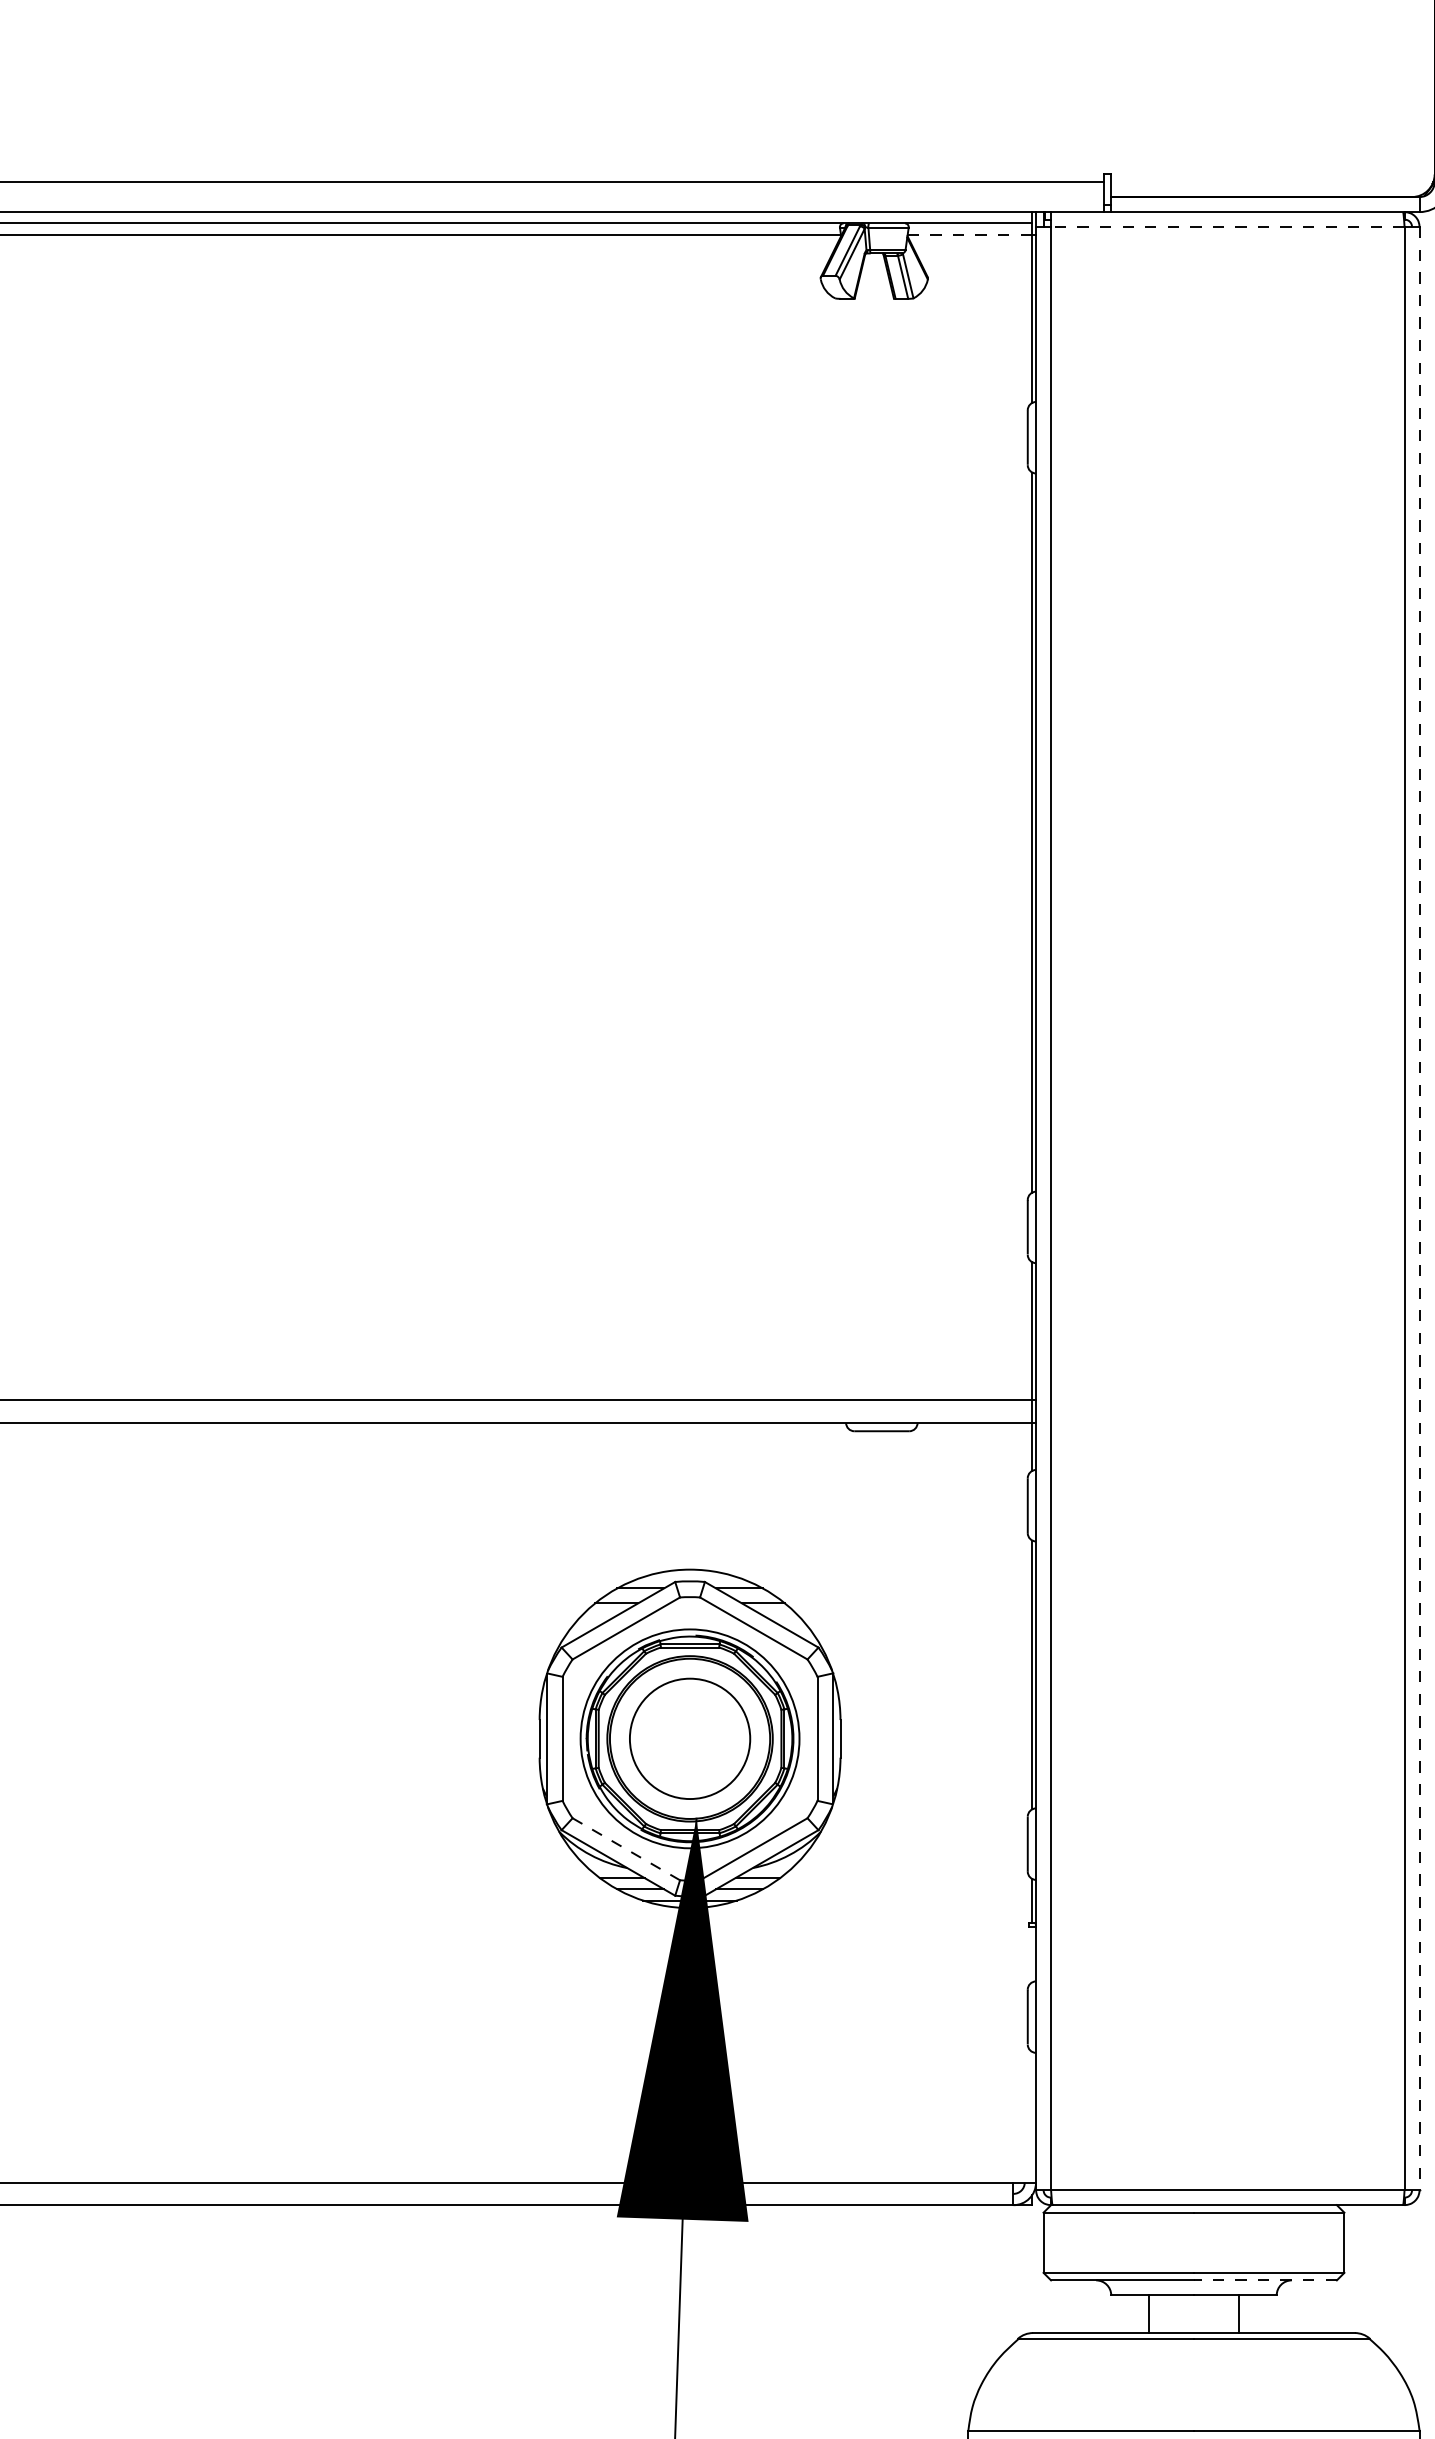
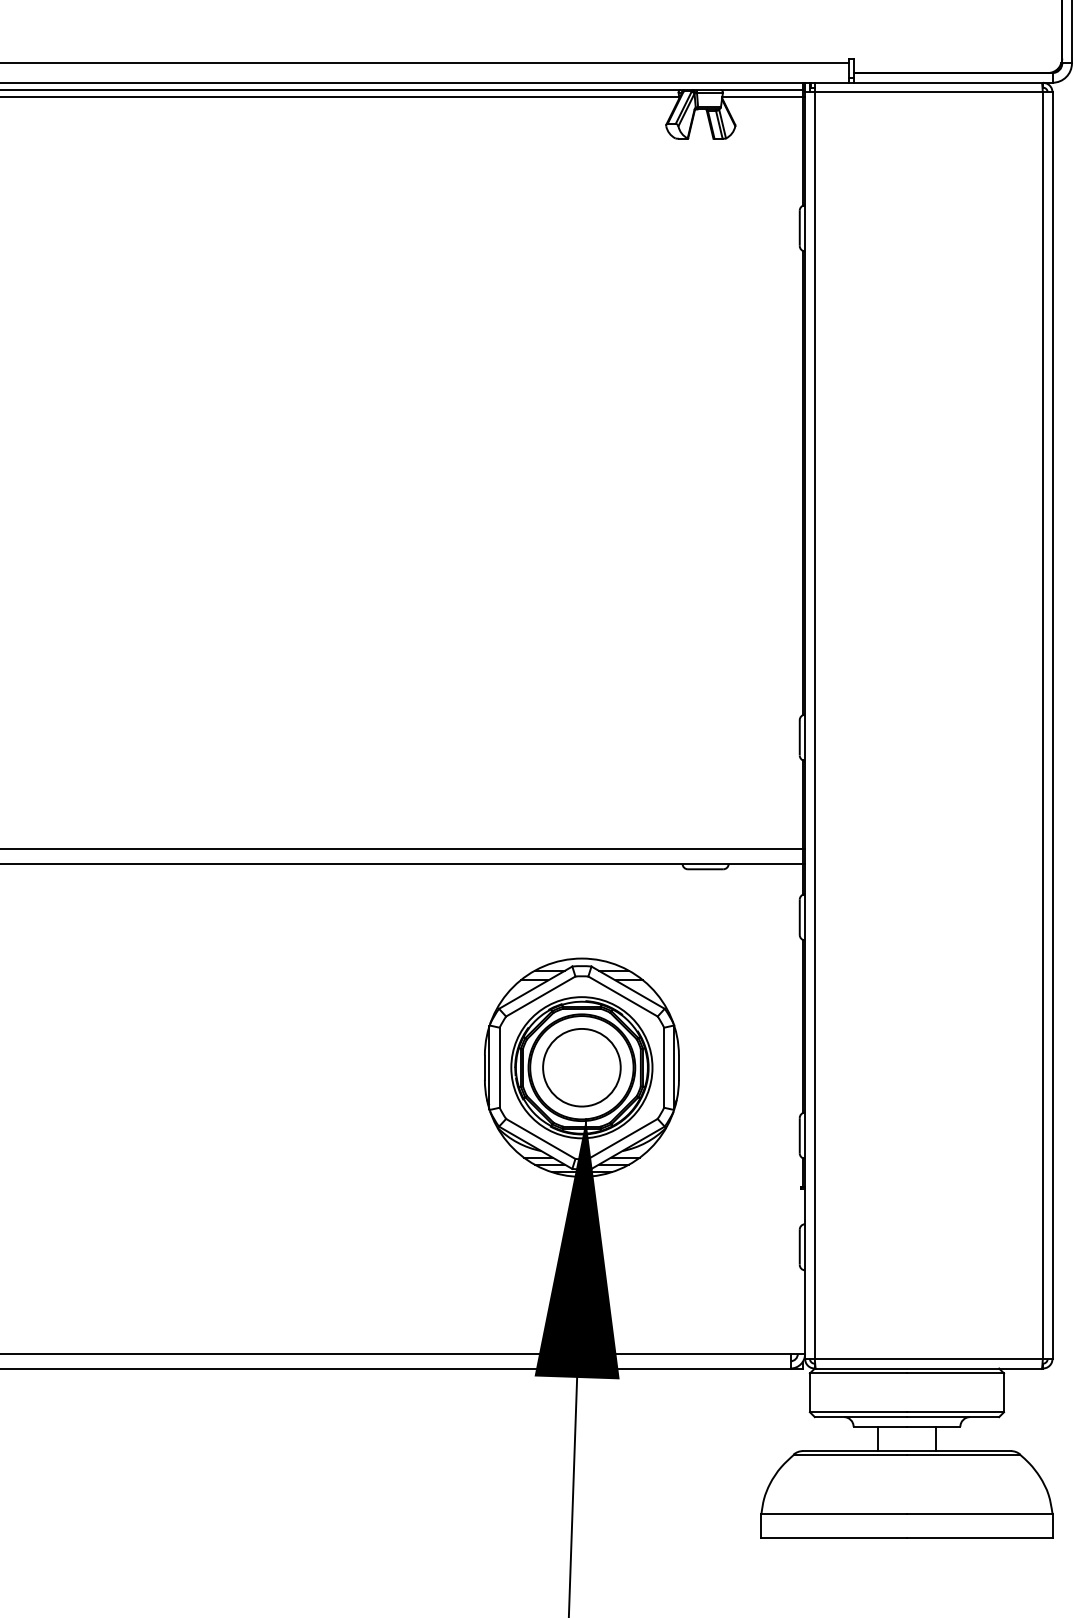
line: (1227, 227) -> (928, 92), dashed -> solid
line: (971, 234) -> (763, 97), dashed -> solid
line: (1419, 1209) -> (1052, 726), dashed -> solid
line: (627, 1850) -> (541, 1139), dashed -> solid
line: (1264, 2281) -> (952, 1417), dashed -> solid

